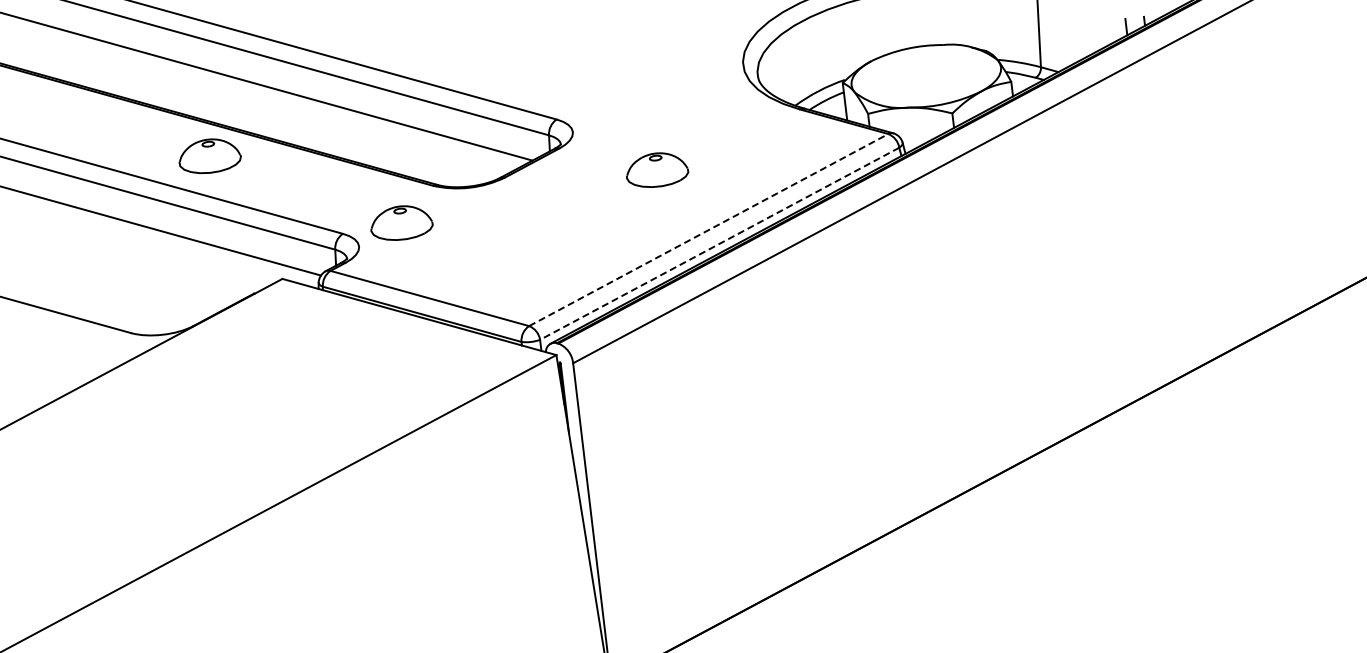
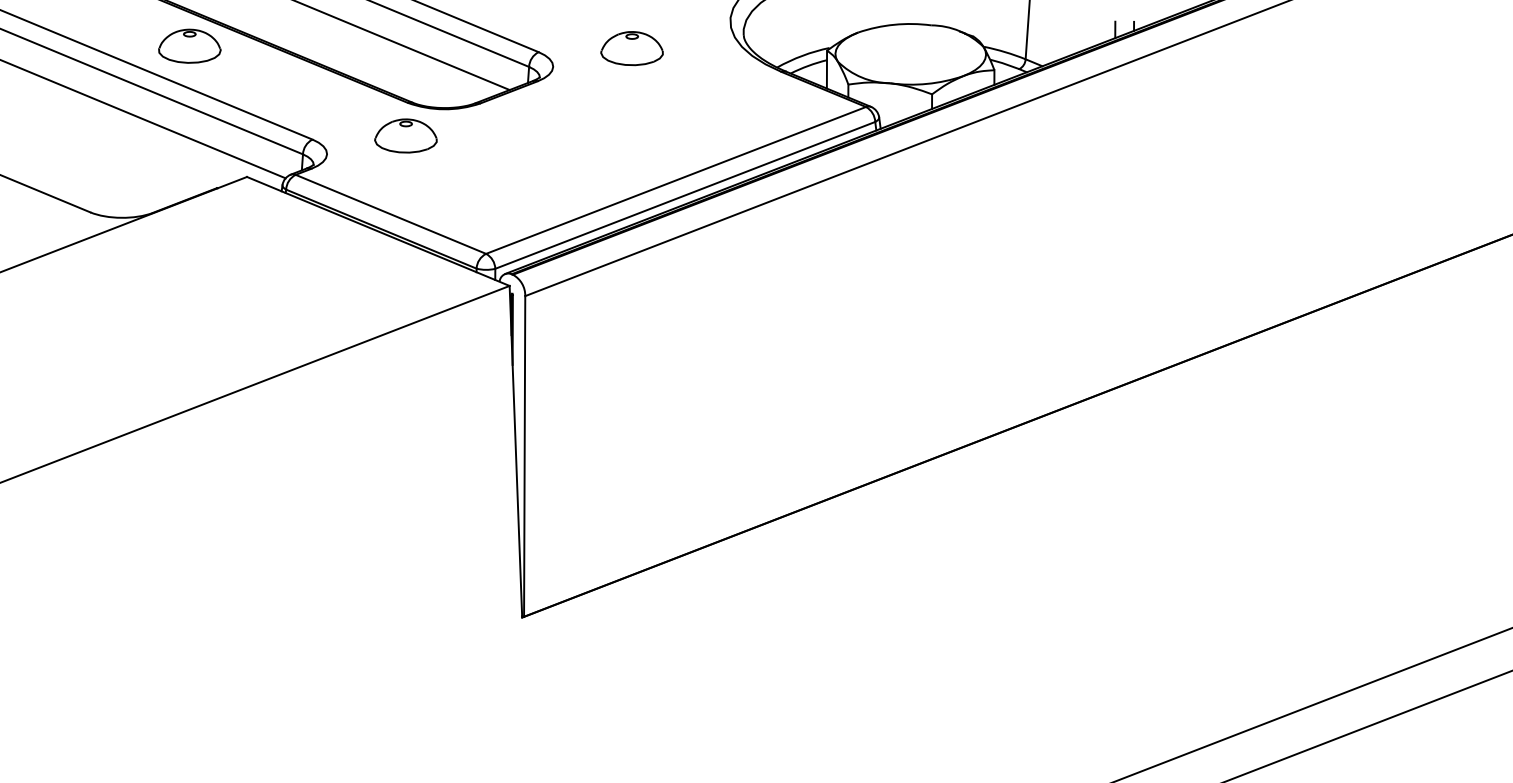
part: (656, 170) -> (631, 48), moved
part: (400, 222) -> (405, 135), moved
line: (709, 230) -> (676, 180), dashed -> solid
line: (719, 243) -> (685, 195), dashed -> solid

